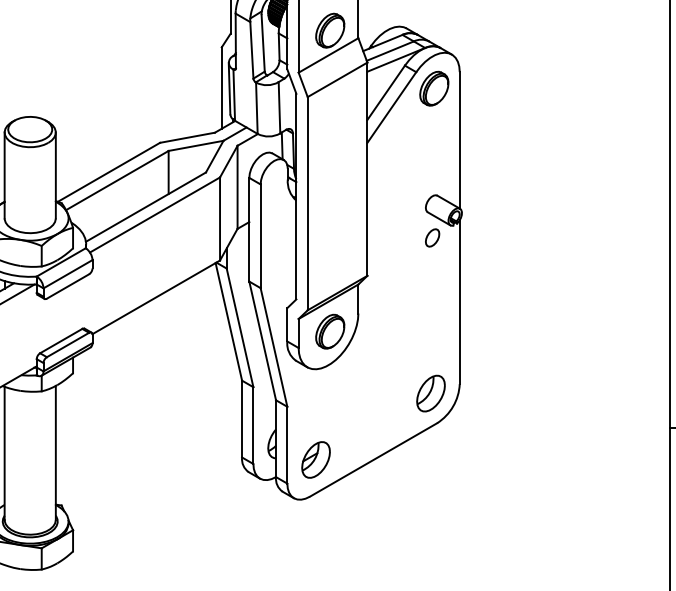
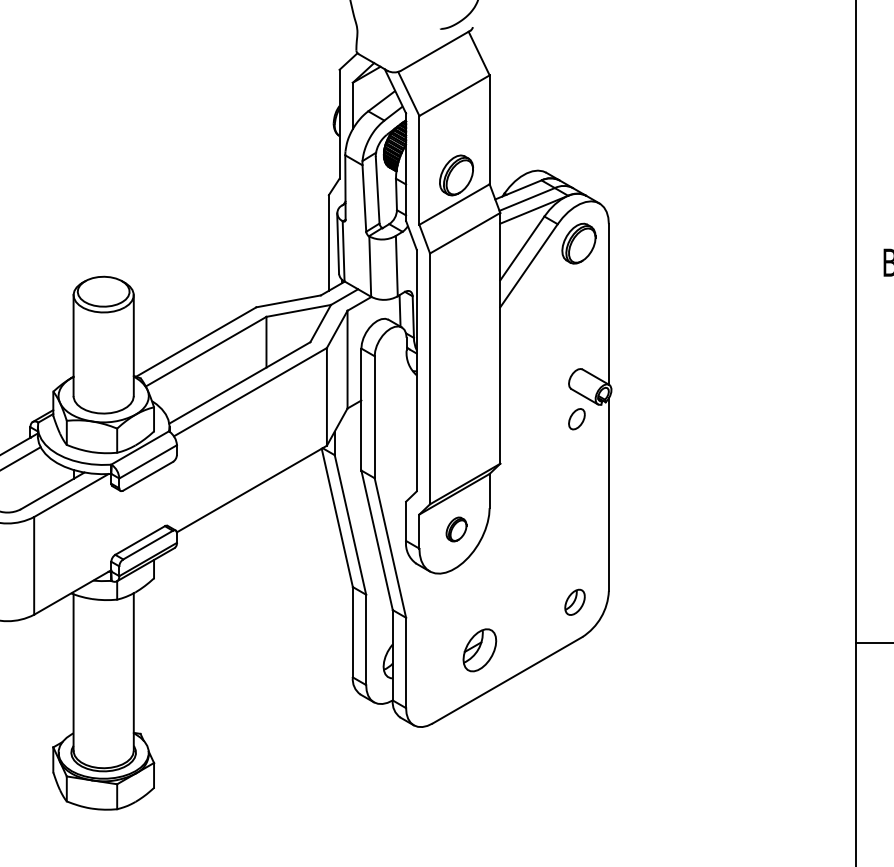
part: (330, 331) -> (456, 529), size x0.6
part: (430, 393) -> (574, 602), size x0.6
part: (315, 460) -> (479, 650), moved

